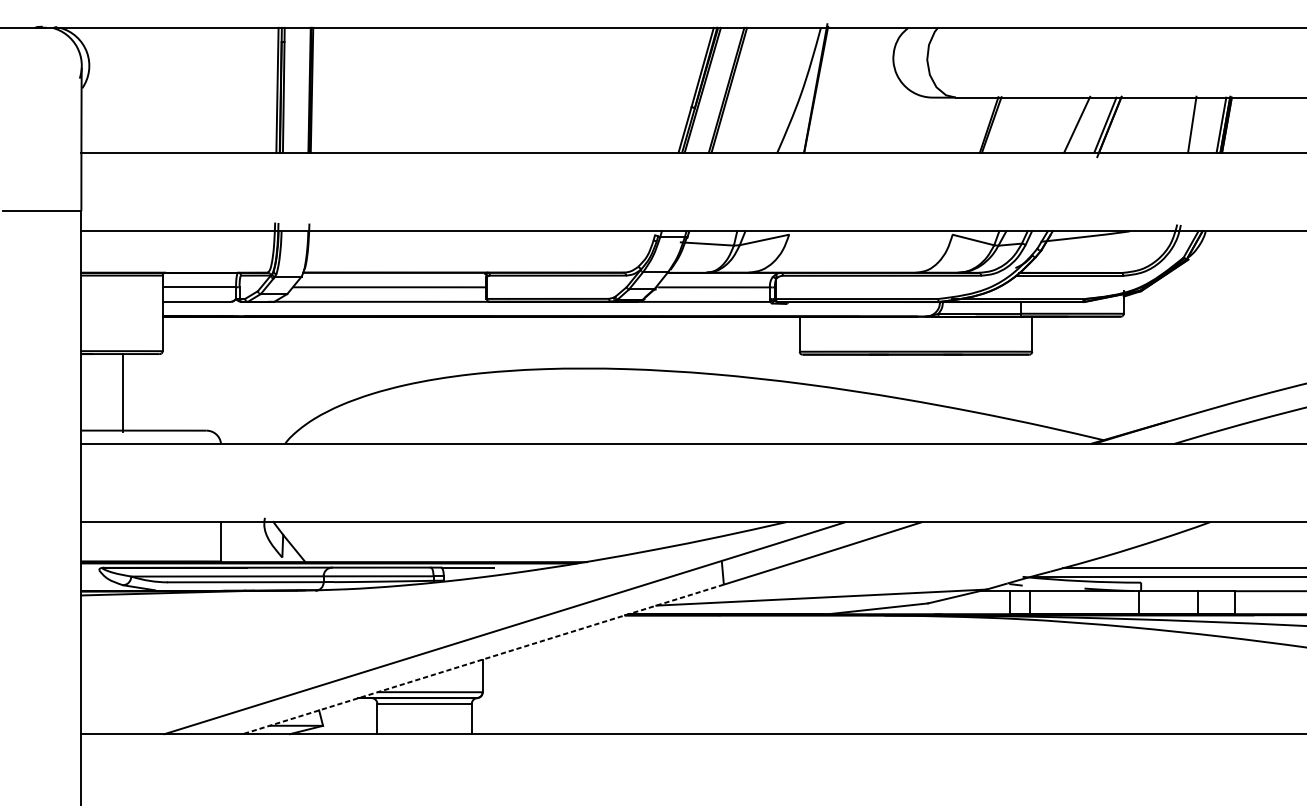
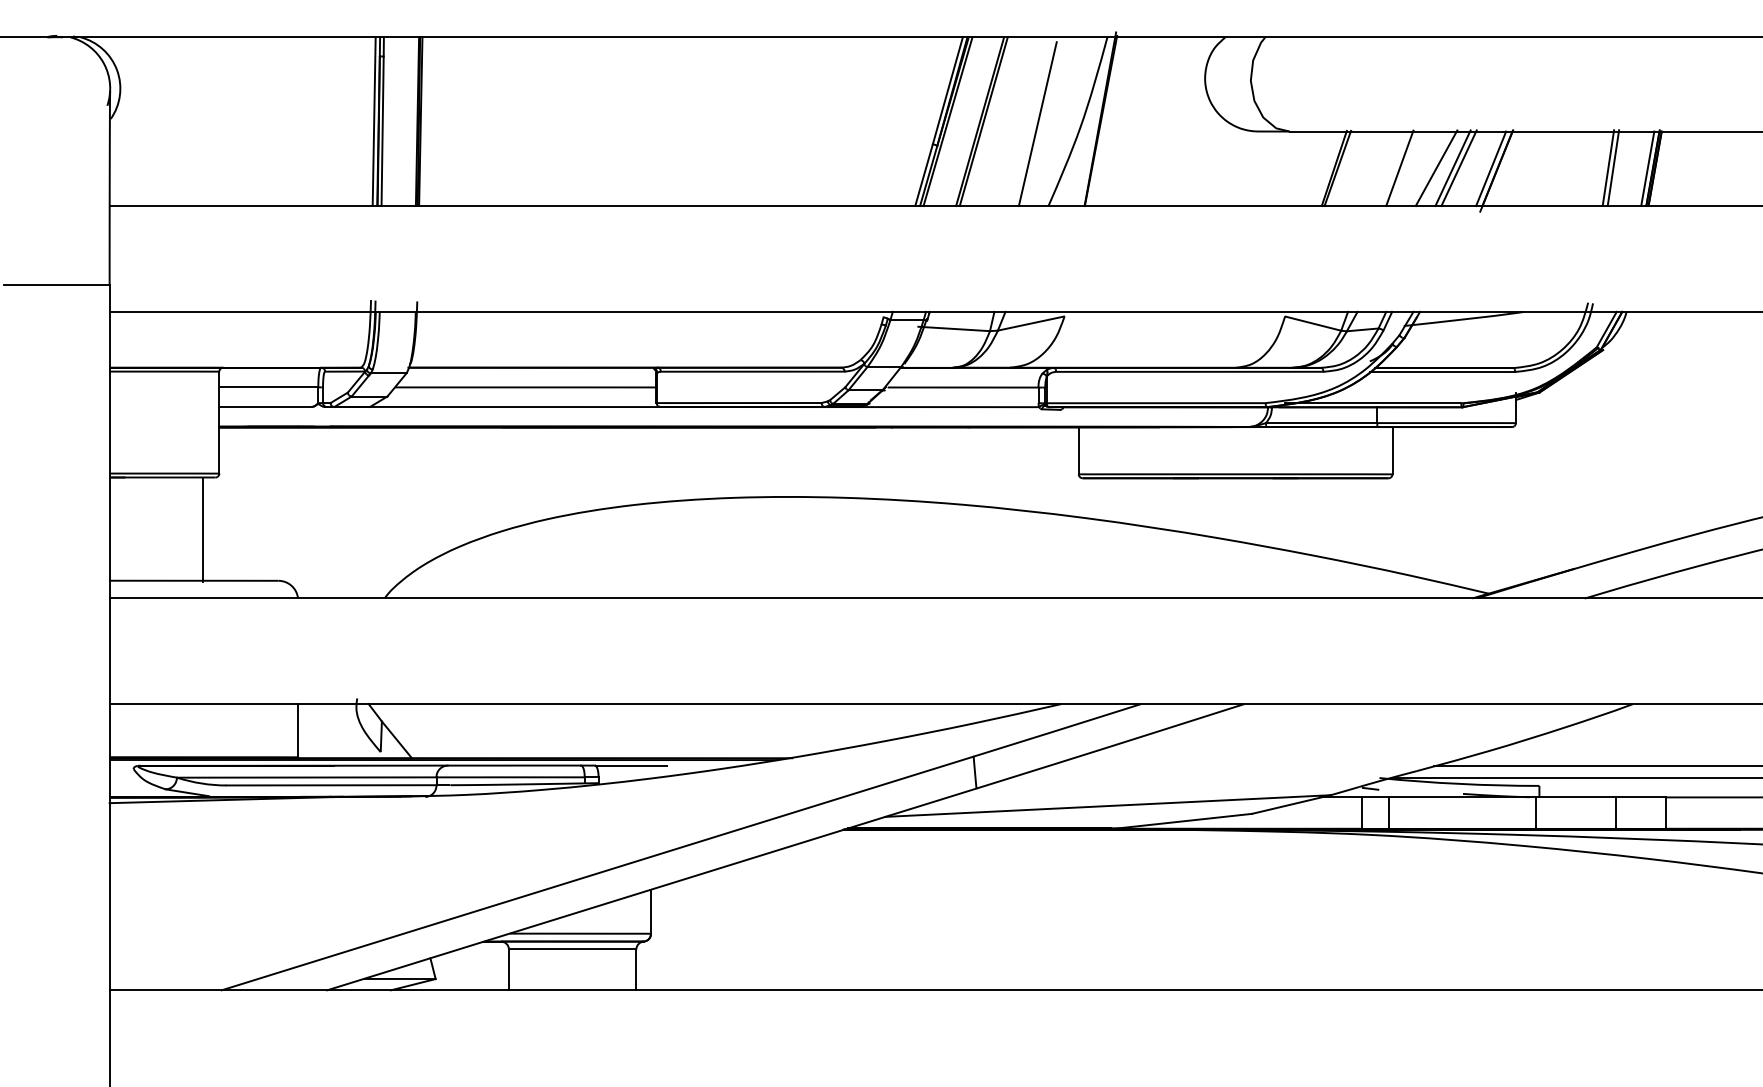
line: (769, 91) -> (1037, 123), added
line: (1037, 124) -> (1399, 167), added
line: (1064, 124) -> (1436, 167), added
line: (1081, 124) -> (1458, 167), added
line: (1196, 124) -> (1613, 167), added
line: (122, 392) -> (202, 529), moved
line: (483, 659) -> (651, 889), dashed -> solid

